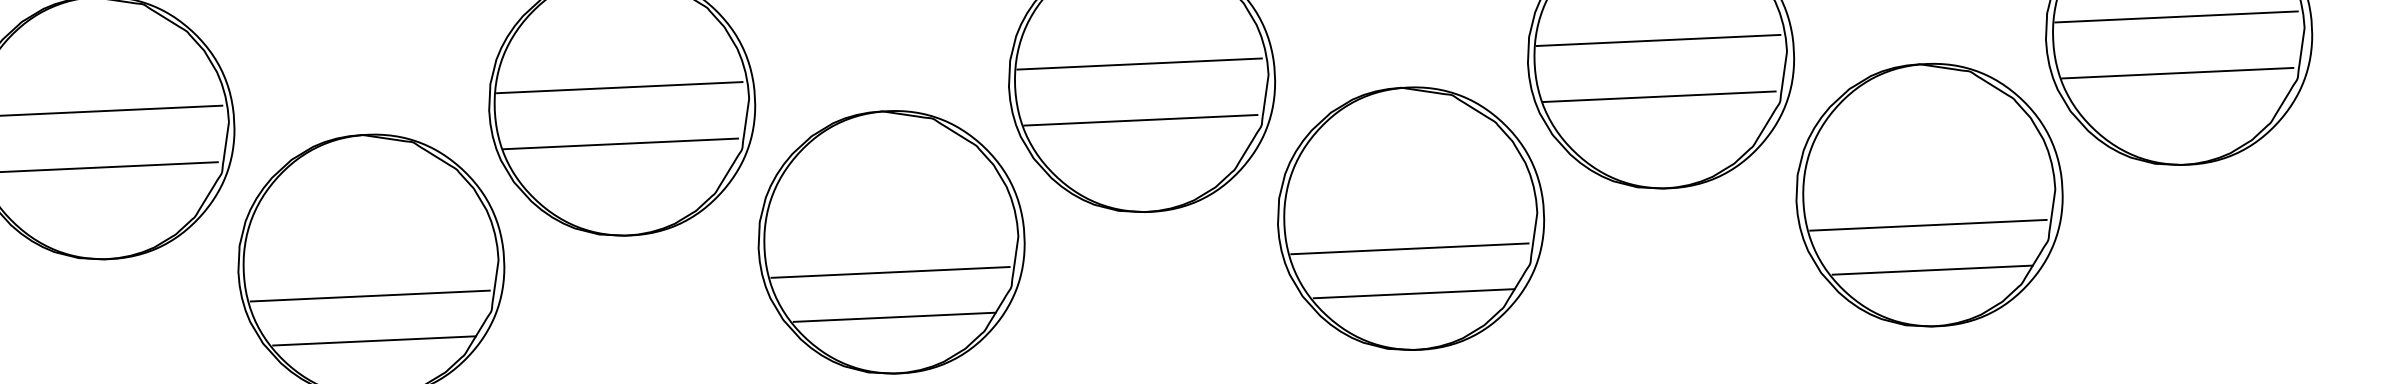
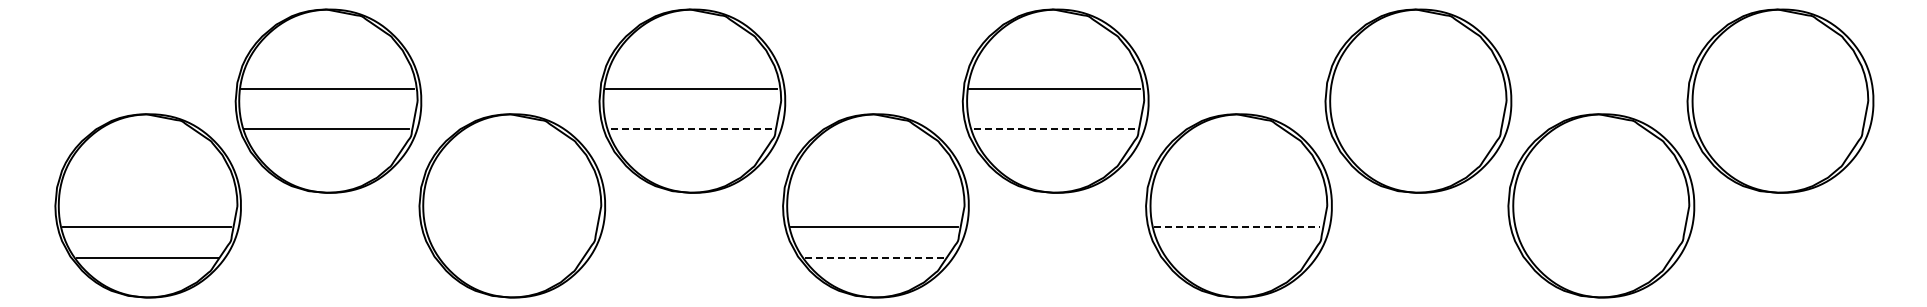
line: (2176, 17) -> (1779, 89), removed
line: (1658, 40) -> (1417, 89), removed
line: (2177, 72) -> (1778, 128), removed
line: (1659, 96) -> (1416, 128), removed
line: (1140, 120) -> (1053, 128), solid -> dashed
line: (621, 143) -> (690, 128), solid -> dashed
line: (1928, 224) -> (1599, 226), removed
line: (1410, 248) -> (1237, 226), solid -> dashed
line: (1933, 270) -> (1601, 258), removed
line: (1413, 294) -> (1238, 258), removed
line: (369, 295) -> (510, 226), removed
line: (894, 317) -> (875, 258), solid -> dashed
line: (374, 341) -> (512, 258), removed

